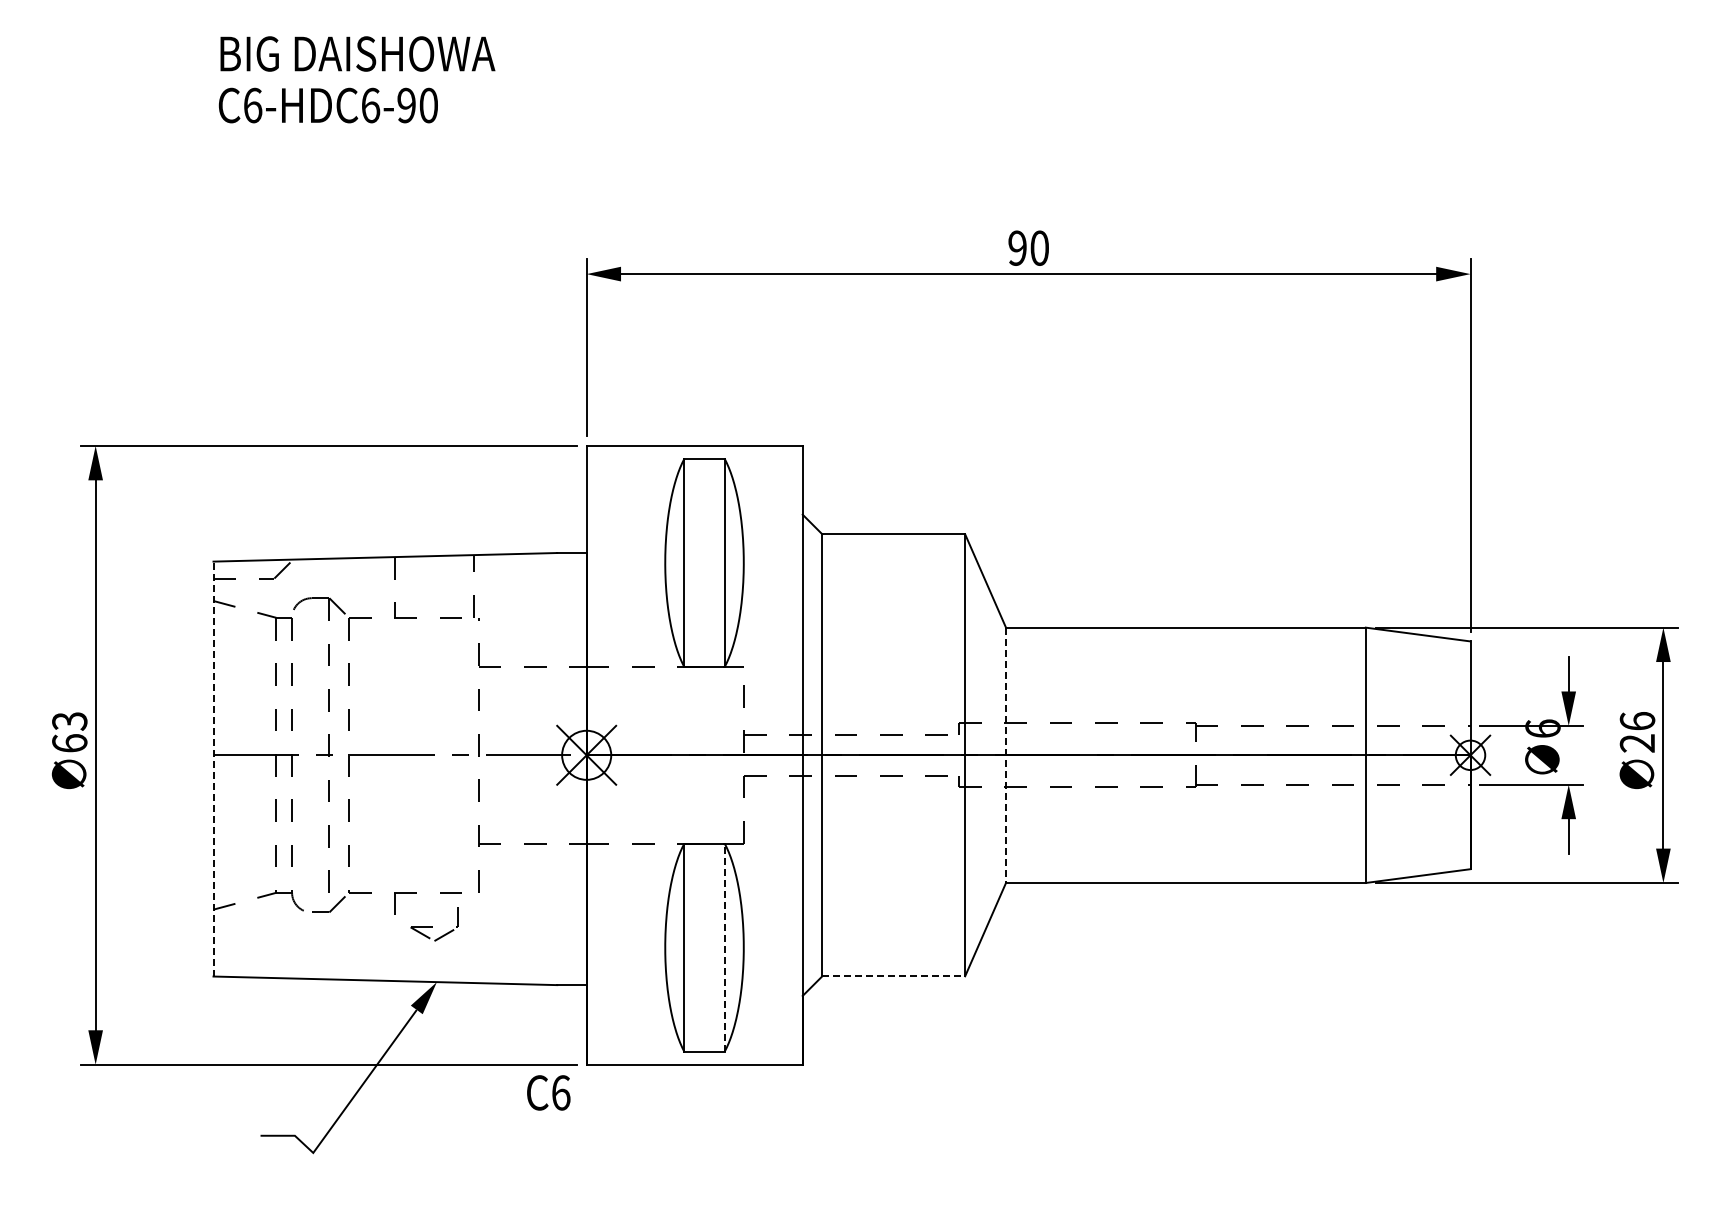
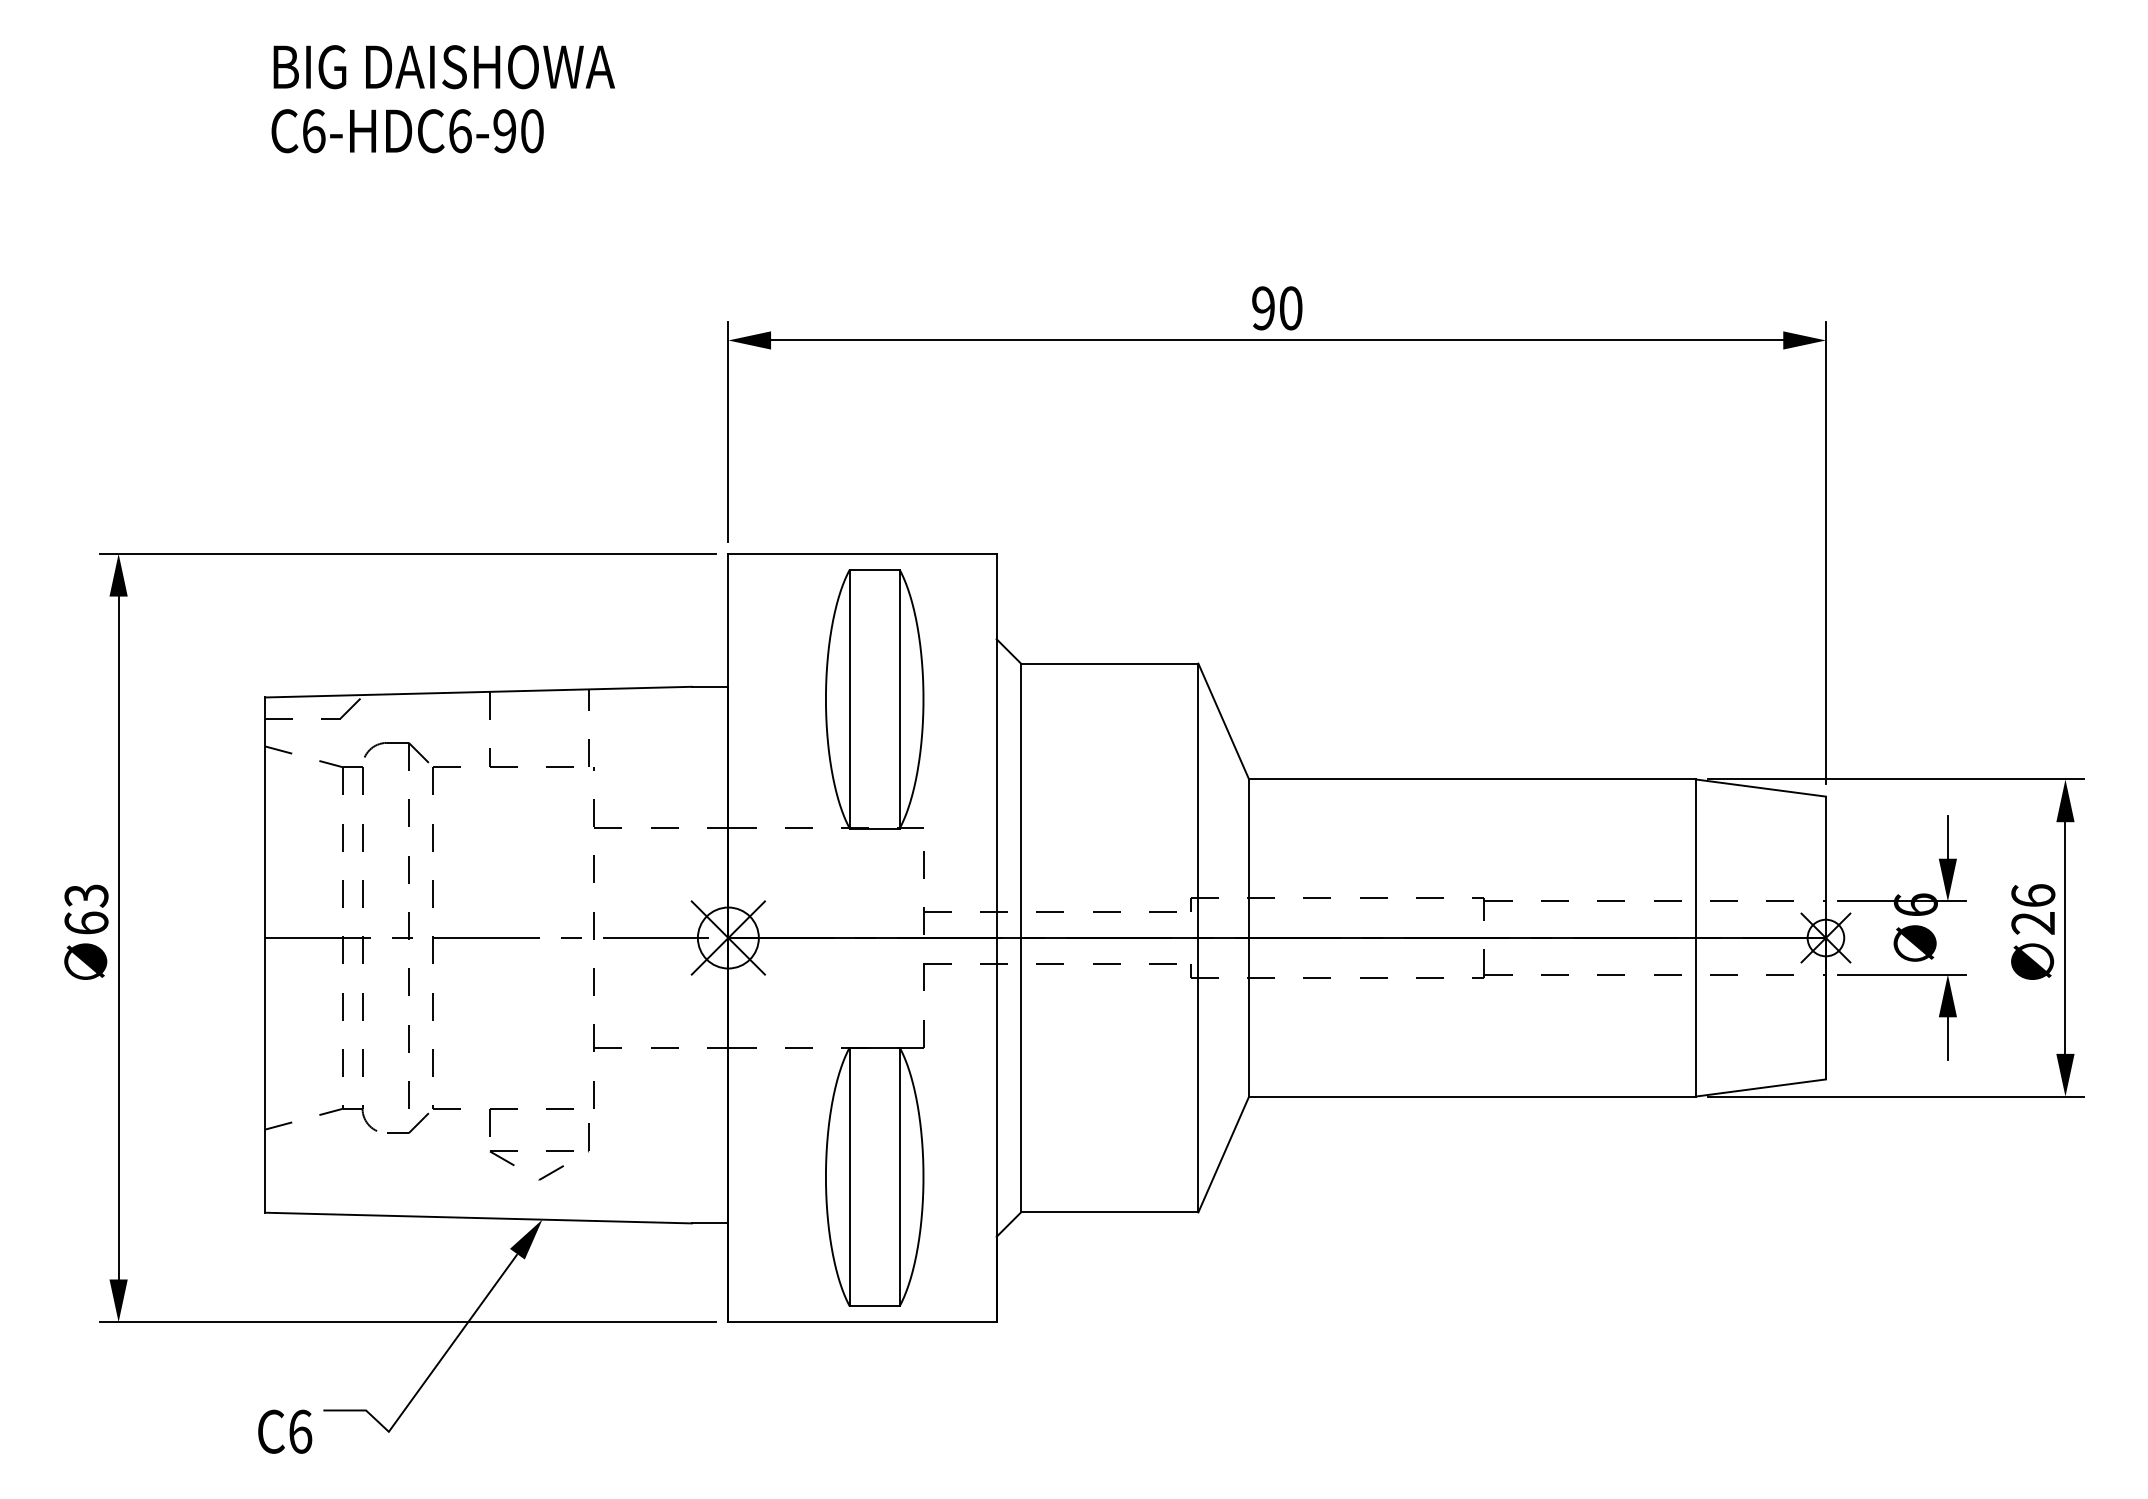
line: (1006, 755) -> (1249, 938), dashed -> solid
line: (213, 768) -> (264, 954), dashed -> solid
part: (434, 927) -> (539, 1151), size x1.67
line: (724, 947) -> (899, 1176), dashed -> solid
line: (894, 976) -> (1110, 1212), dashed -> solid
text: (548, 1092) -> (284, 1431), moved

